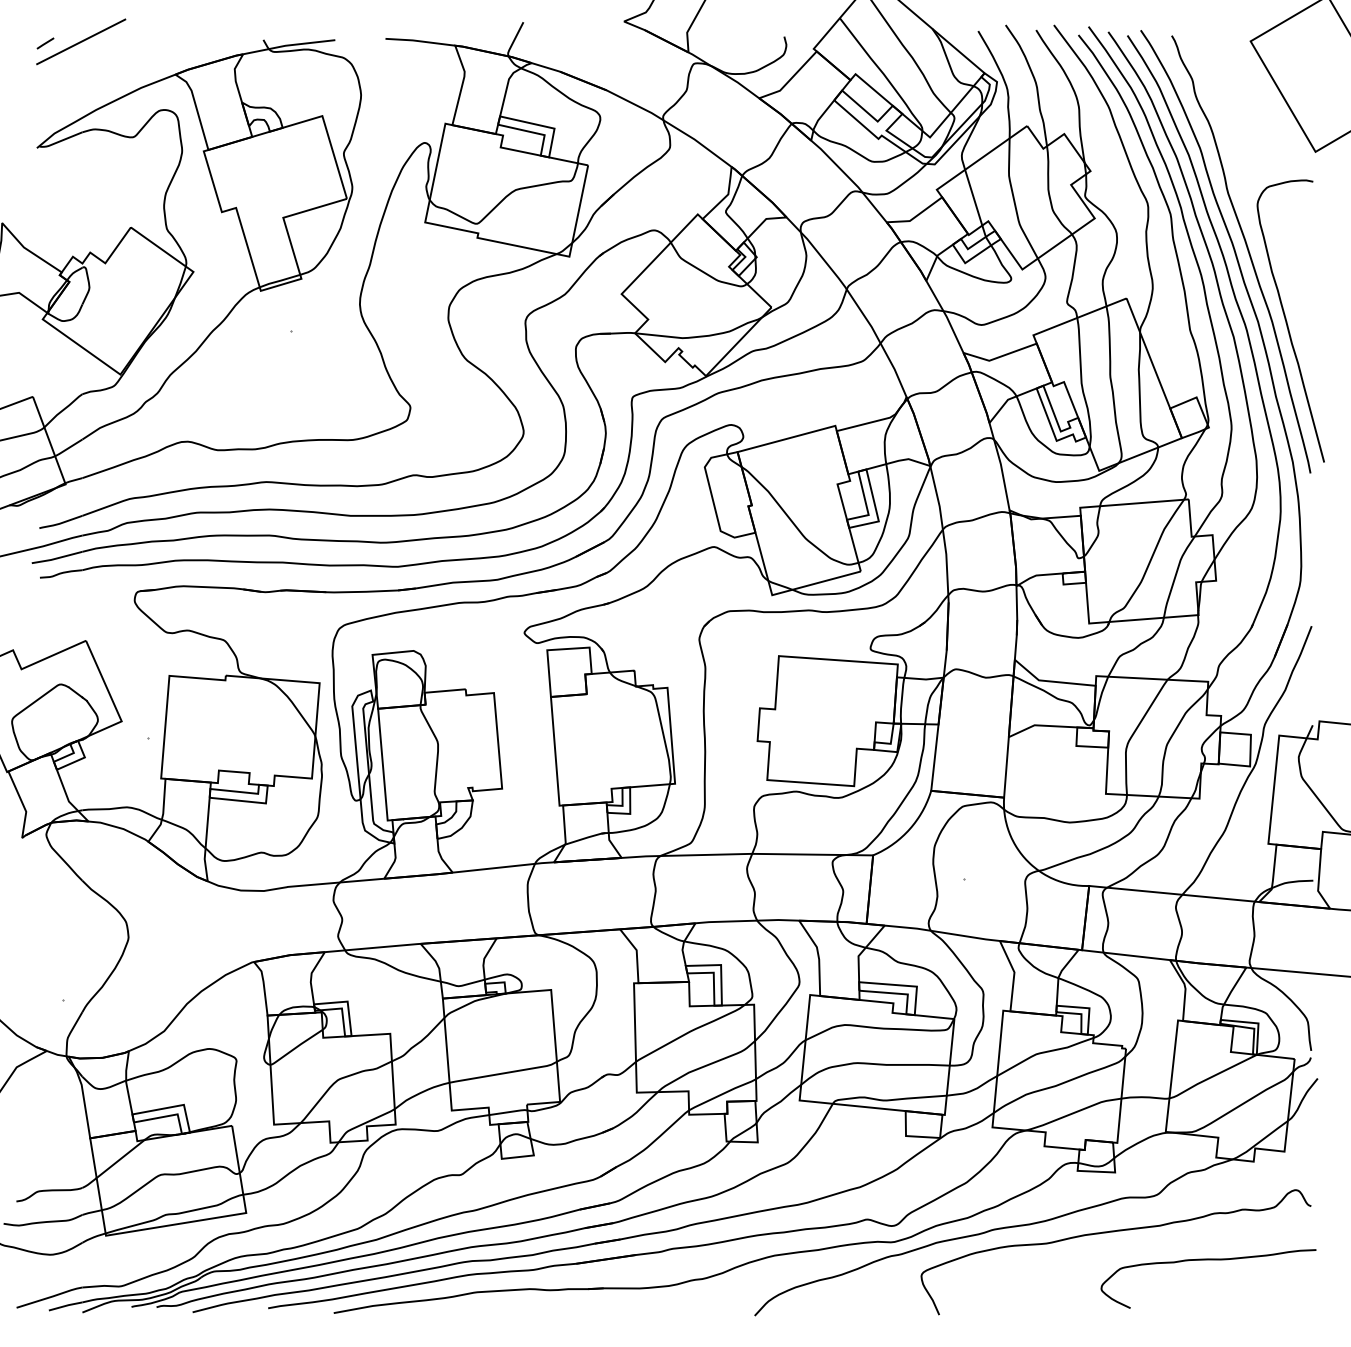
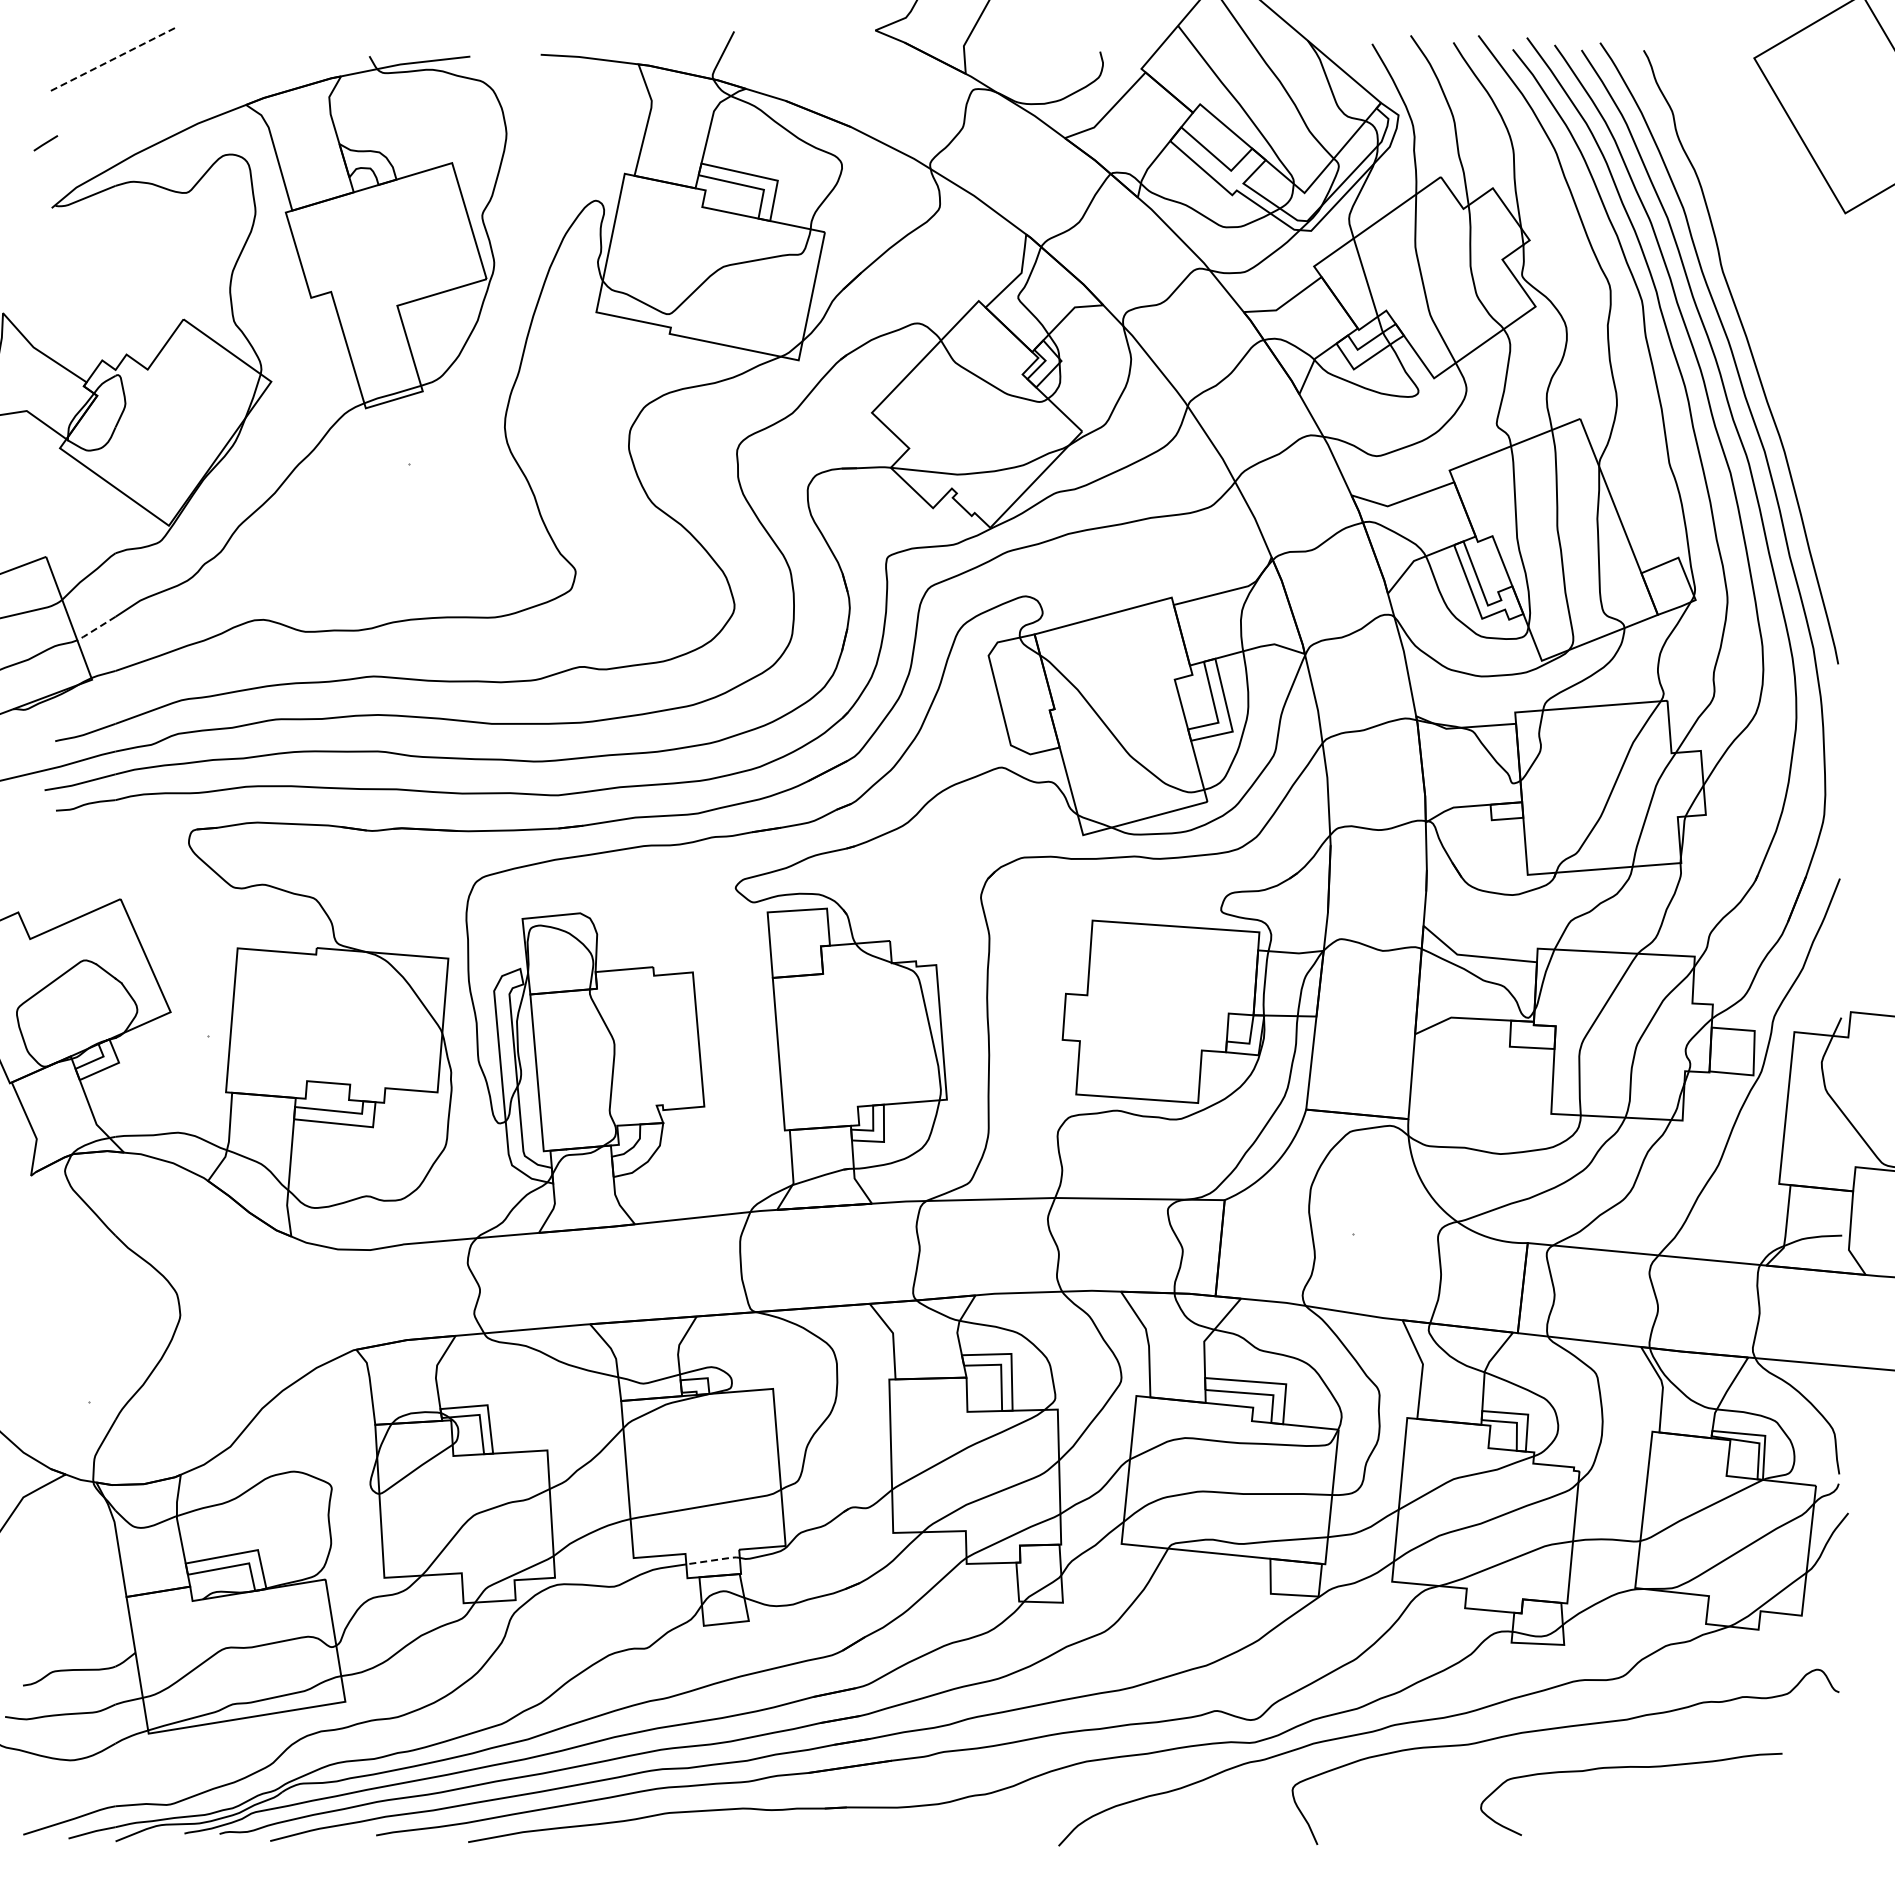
line: (80, 42) -> (113, 59), solid -> dashed
line: (45, 43) -> (45, 143), moved
curve: (1287, 321) -> (1805, 451), removed
line: (68, 448) -> (95, 629), solid -> dashed
line: (508, 1112) -> (713, 1560), solid -> dashed
line: (120, 1158) -> (168, 1625), removed
curve: (1208, 1259) -> (1631, 1767), moved

